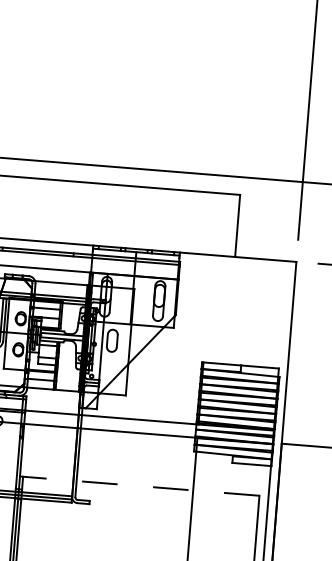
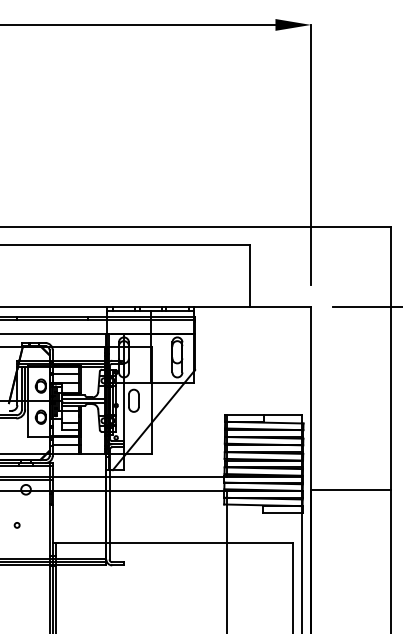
line: (142, 486) -> (175, 543), dashed -> solid

